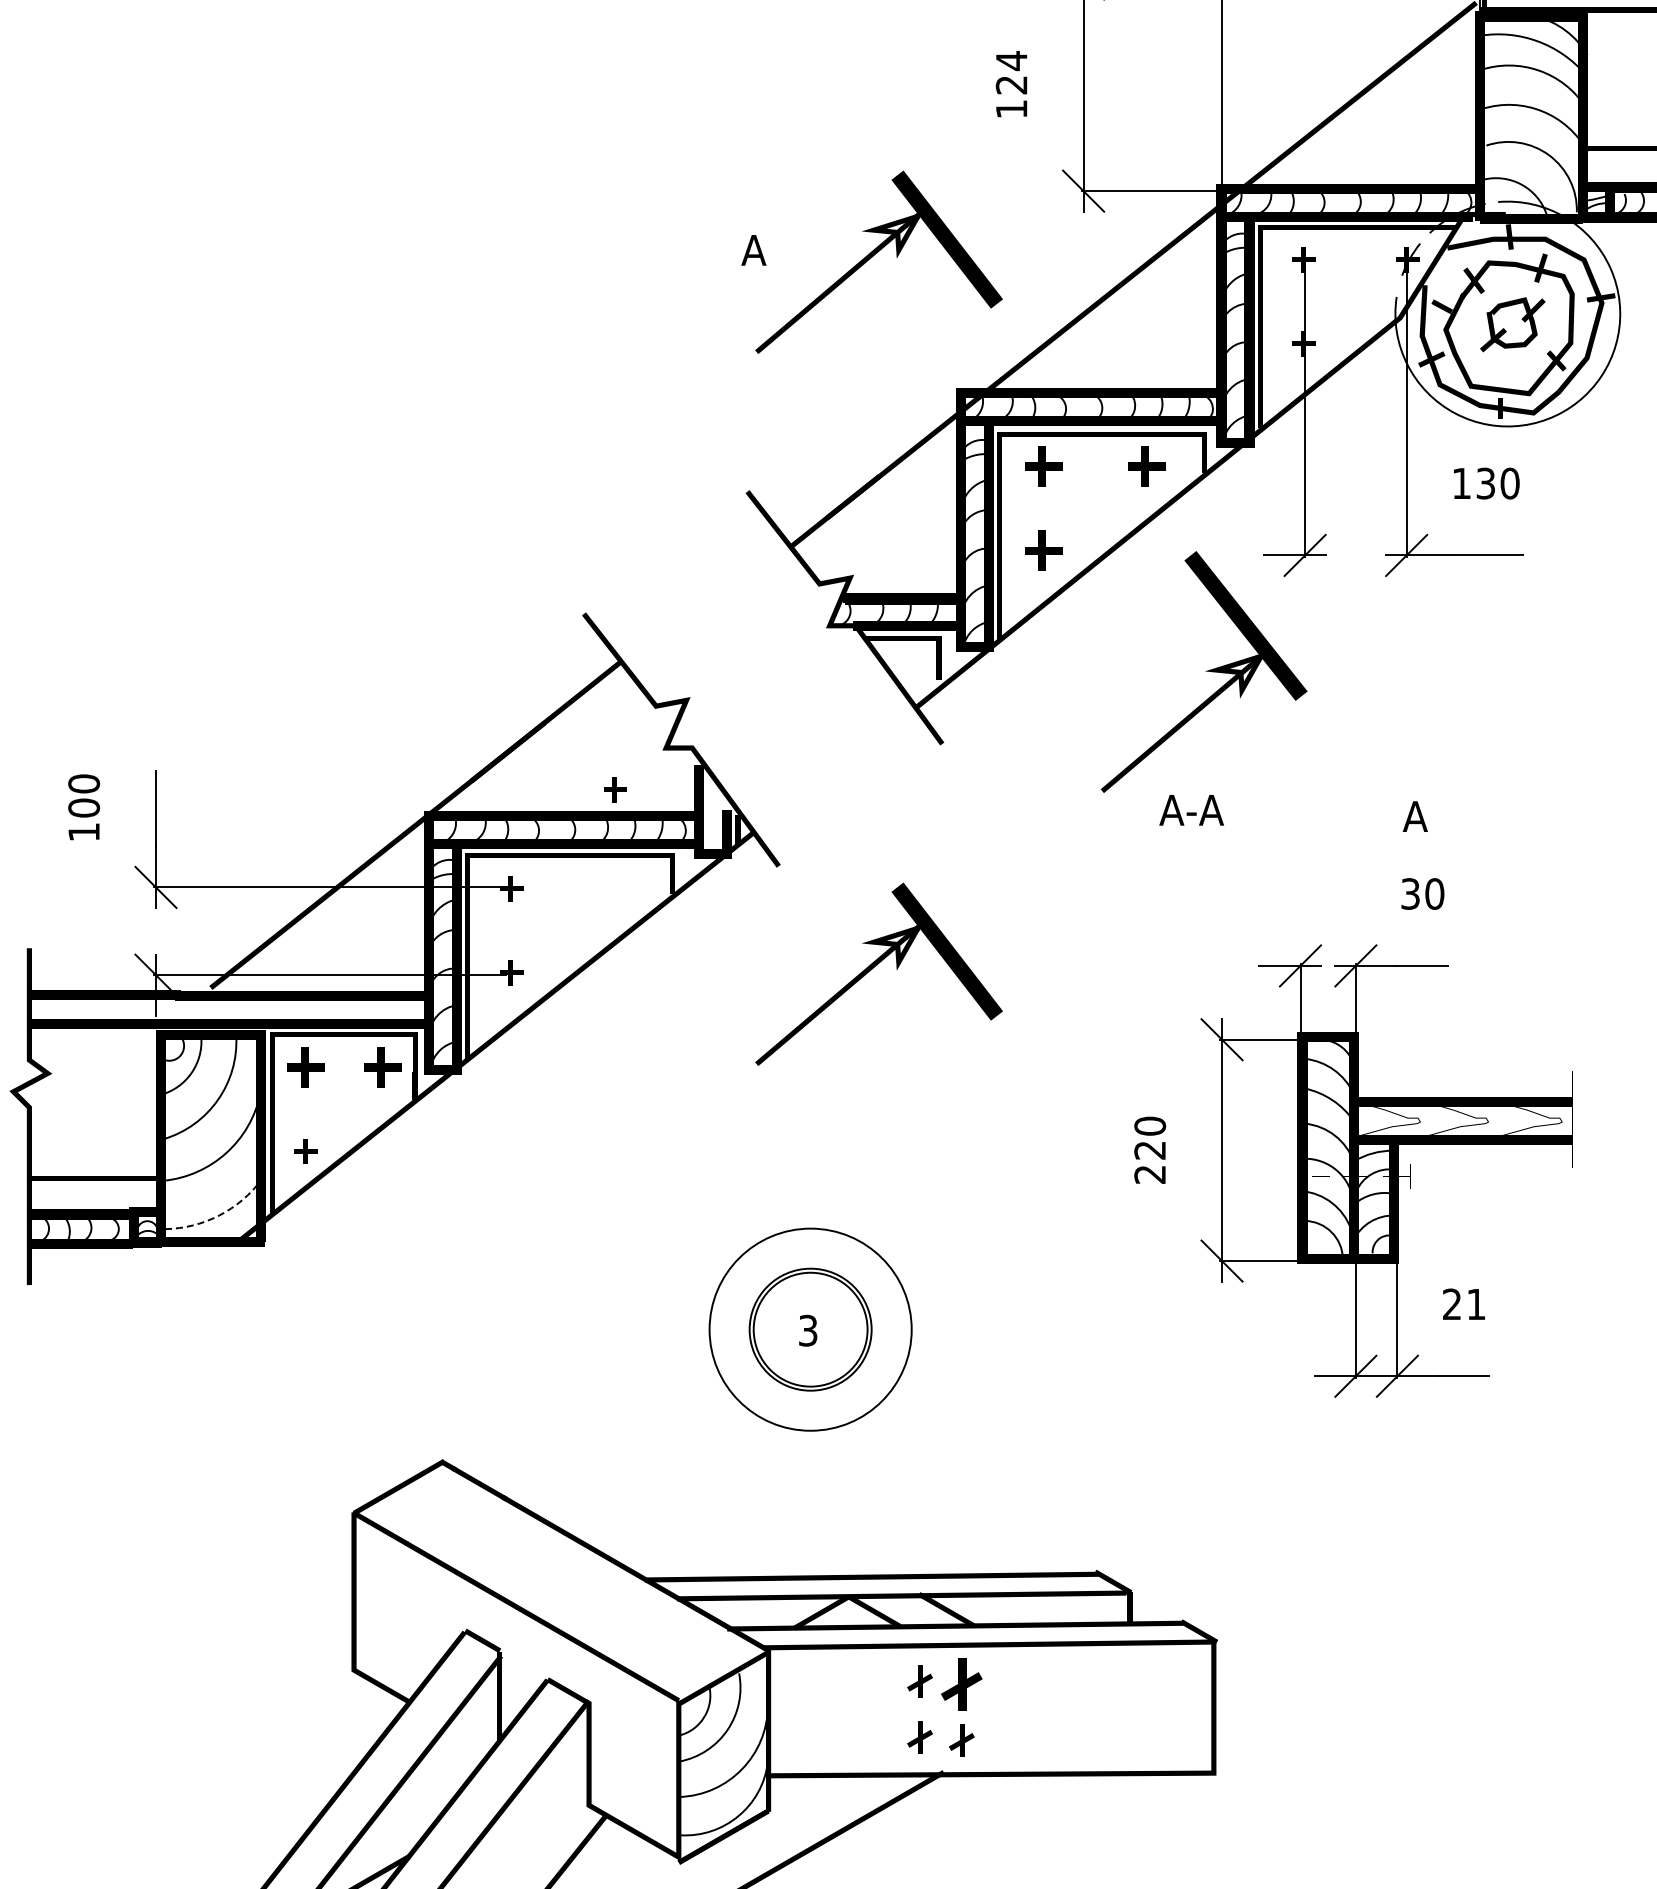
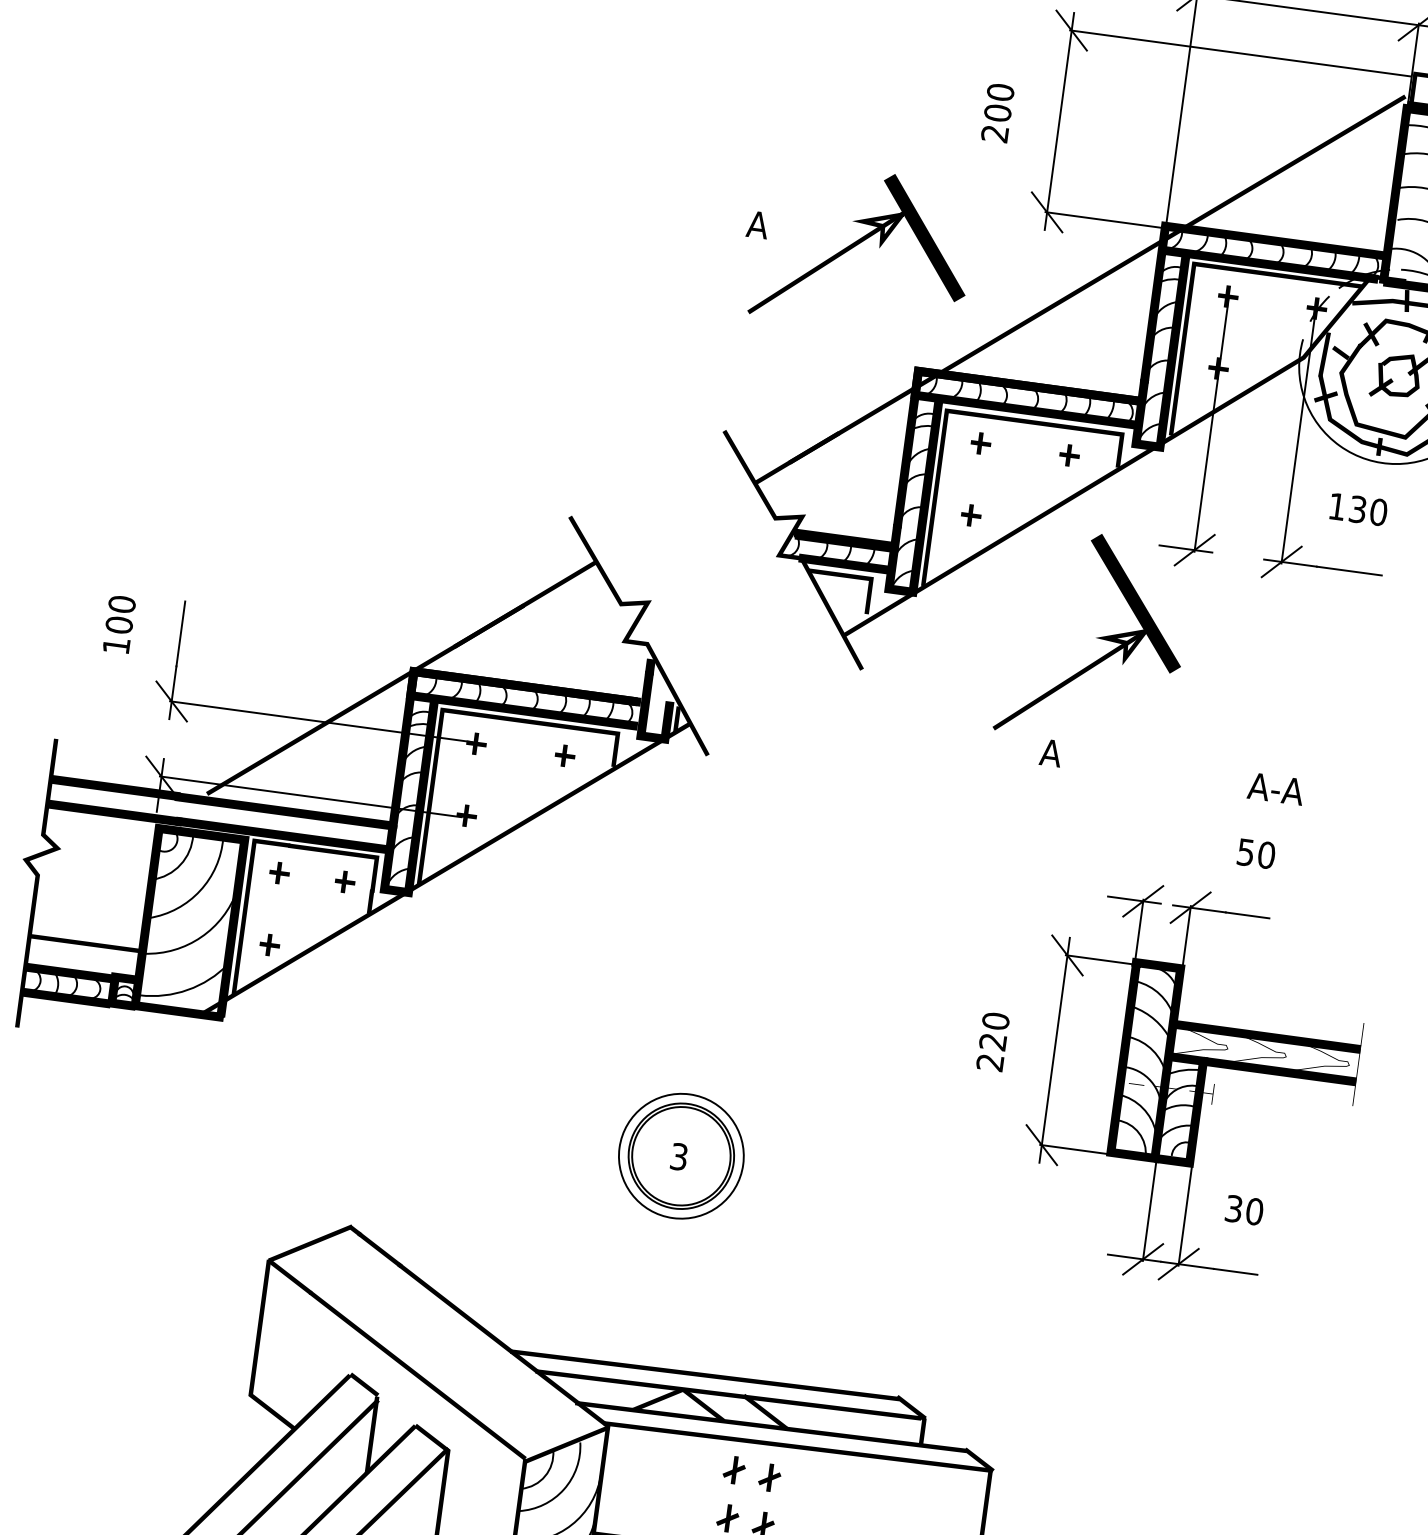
text: (1011, 84) -> (997, 112), 124 -> 200
part: (1043, 466) -> (980, 443), size x0.62
part: (1146, 466) -> (1069, 455), size x0.62
part: (1043, 549) -> (971, 514), size x0.62
part: (615, 789) -> (565, 755), moved
text: (1205, 810) -> (1079, 757), A-A -> A
text: (1448, 816) -> (1287, 790), A -> A-A
text: (1410, 893) -> (1245, 852), 30 -> 50
part: (873, 968) -> (777, 854), removed
part: (305, 1067) -> (278, 873), size x0.62
part: (382, 1067) -> (344, 882), size x0.62
arc: (219, 1215) -> (188, 989), dashed -> solid
text: (1464, 1304) -> (1244, 1210), 21 -> 30
circle: (810, 1329) -> (681, 1156), size x0.71
part: (961, 1684) -> (769, 1477), size x0.62

